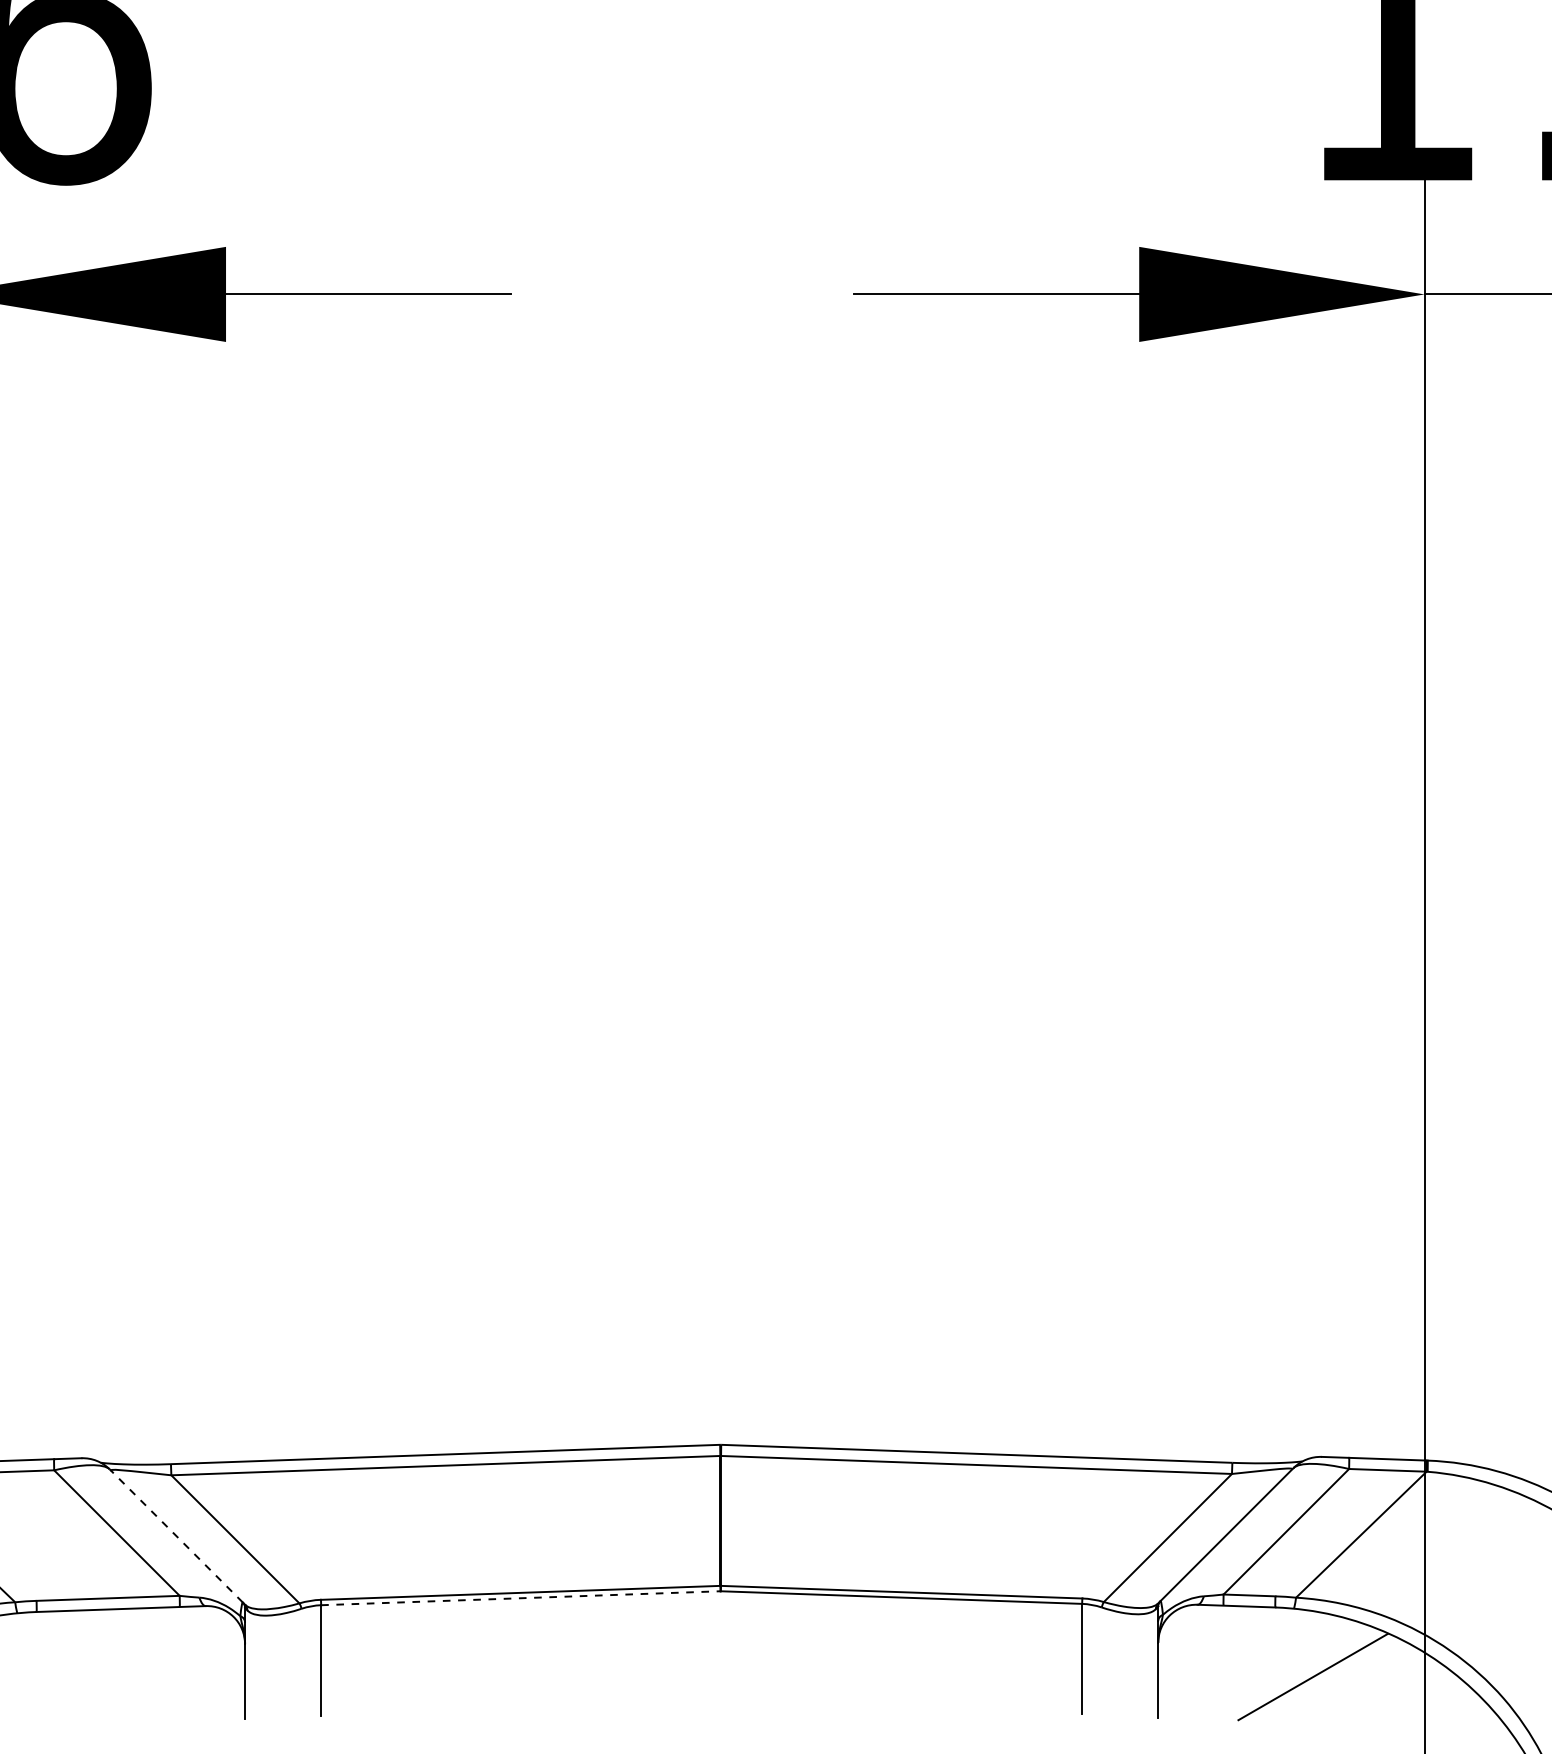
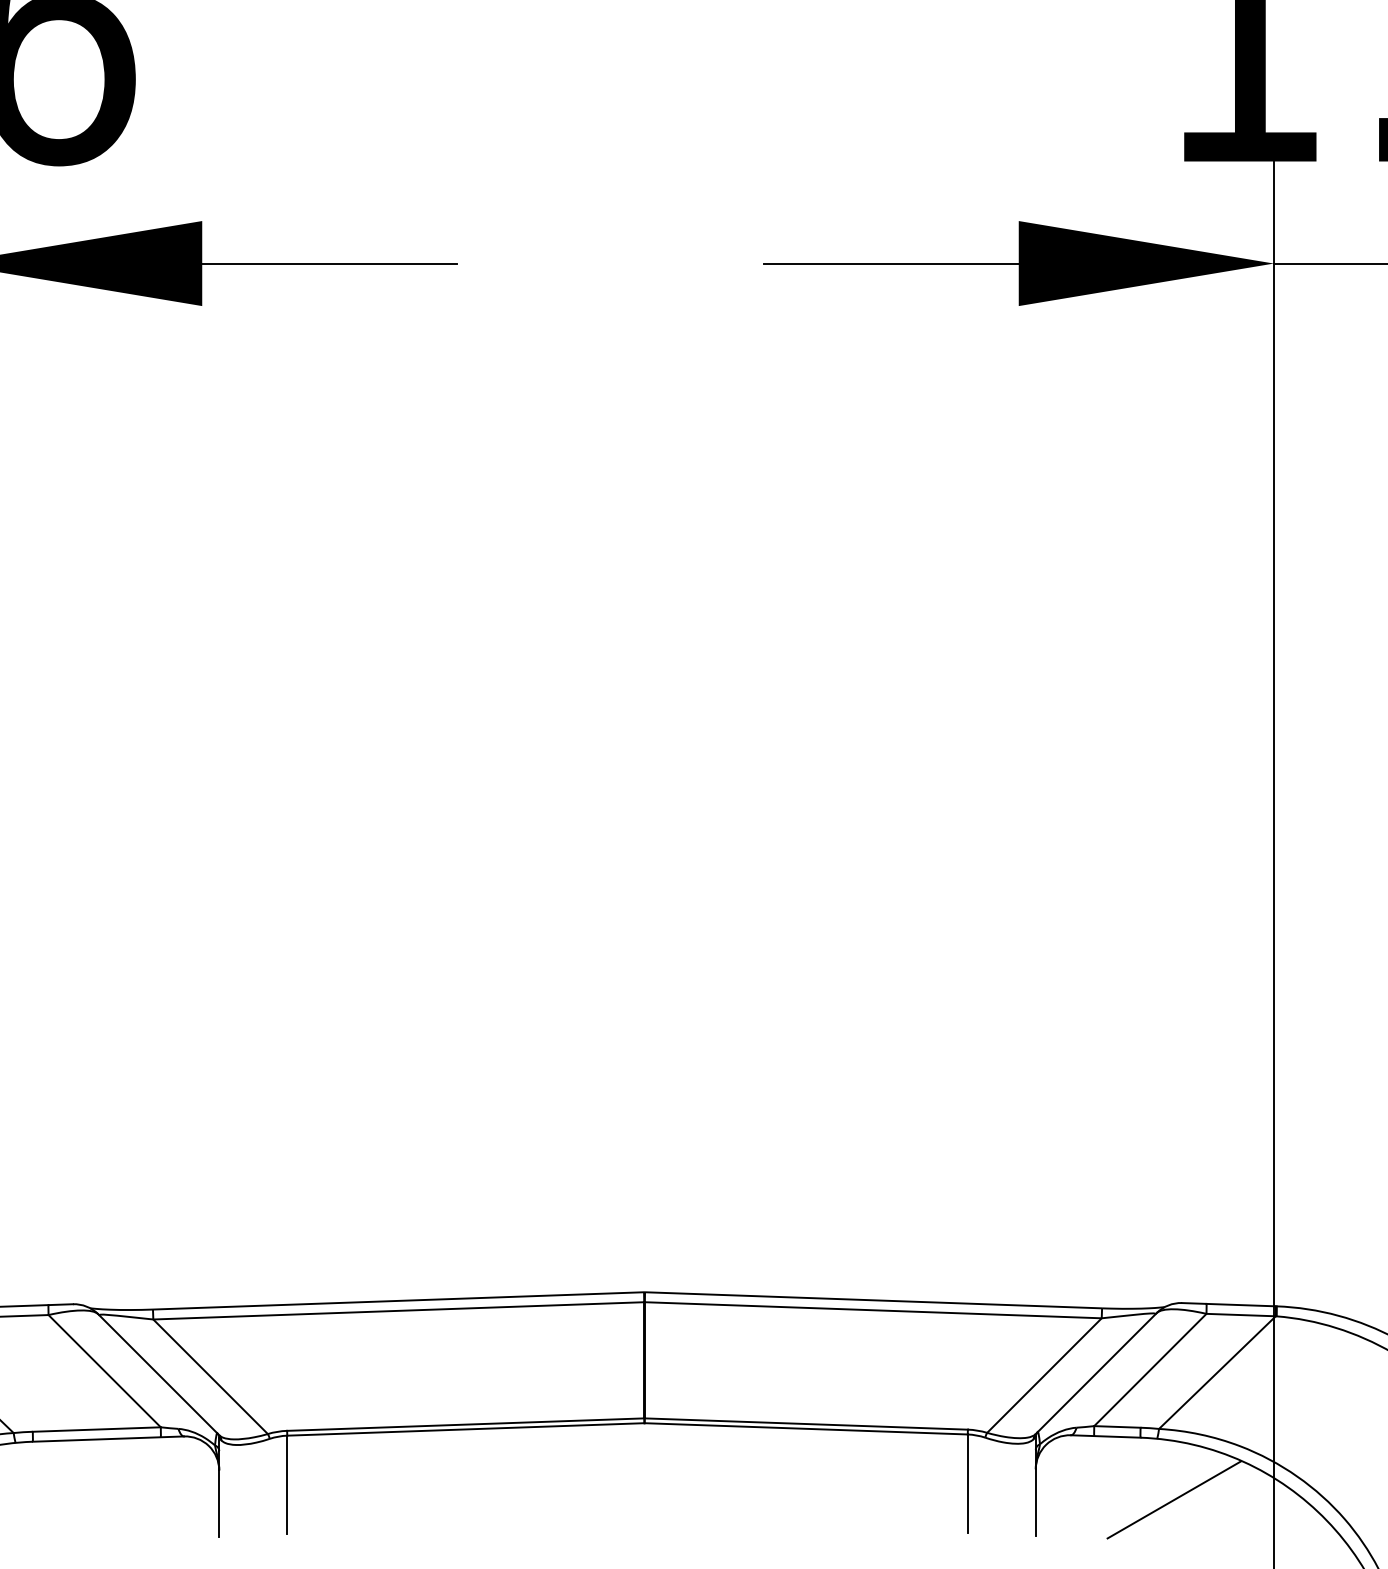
line: (175, 1535) -> (157, 1373), dashed -> solid
line: (520, 1598) -> (465, 1429), dashed -> solid

